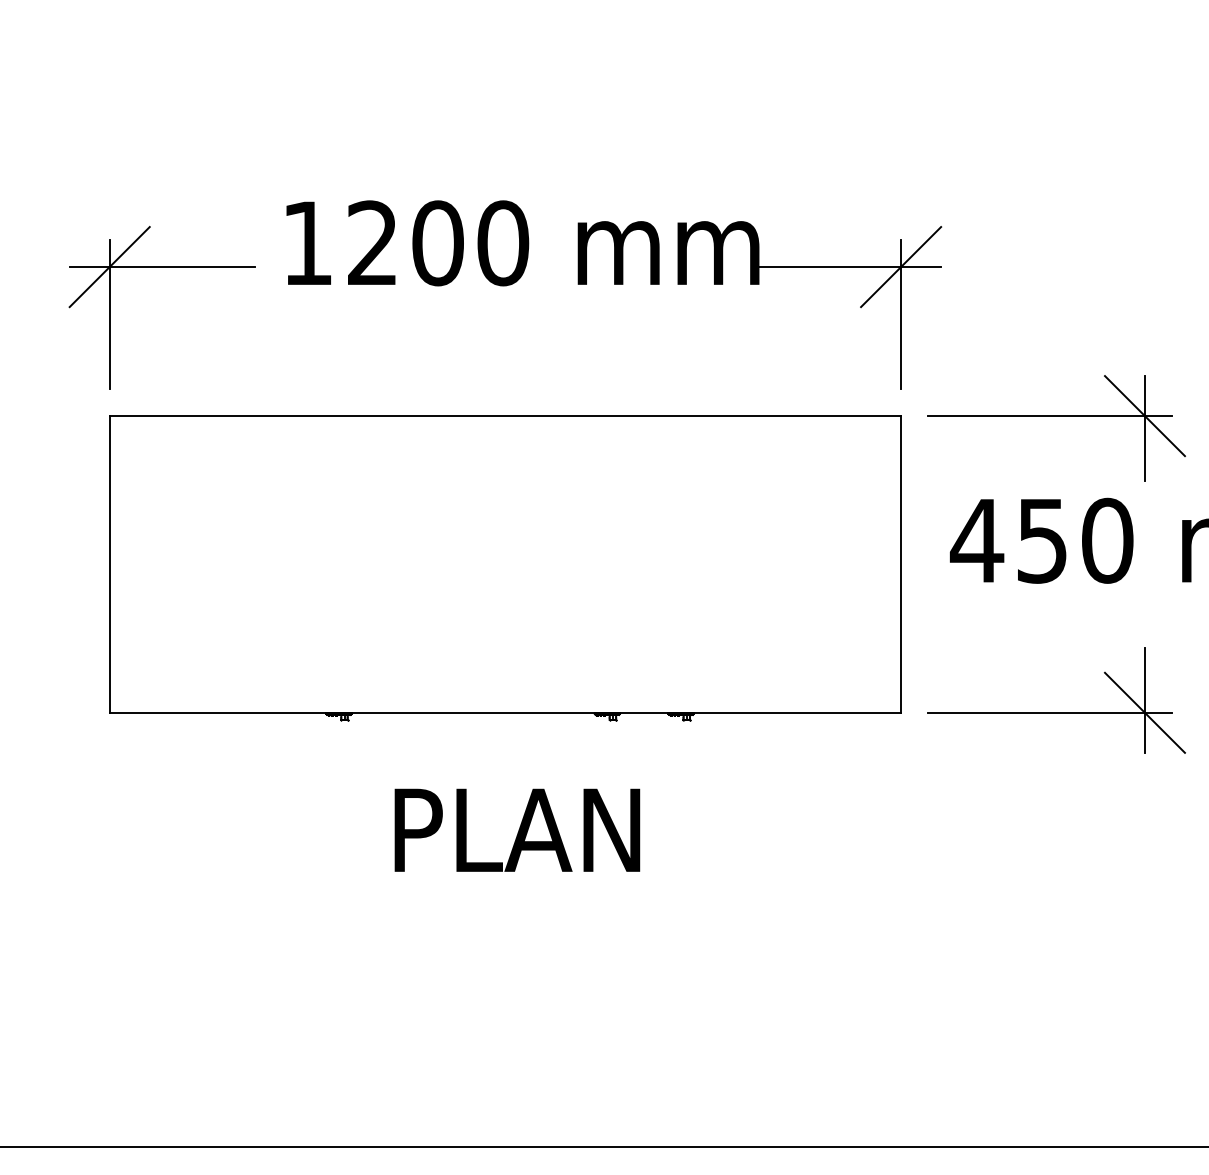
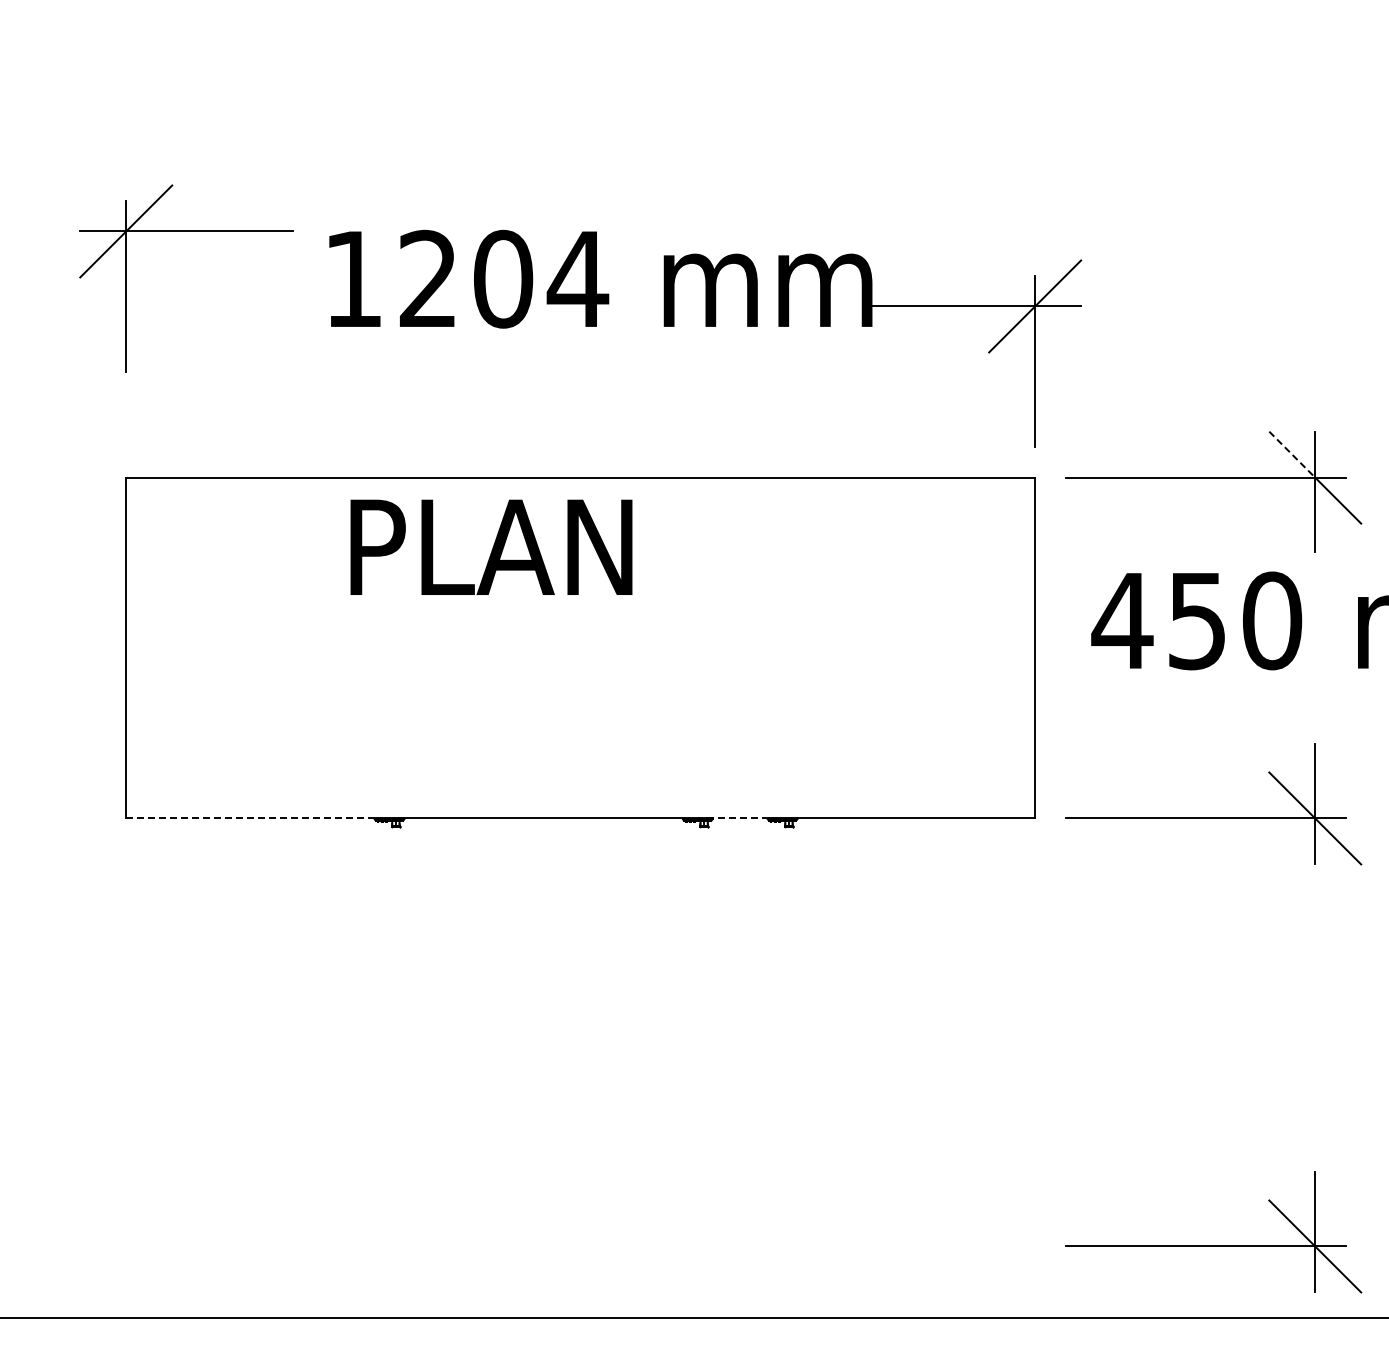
text: (502, 242) -> (577, 278), 1200 -> 1204
part: (162, 267) -> (186, 231), moved
line: (1125, 396) -> (1292, 455), solid -> dashed
line: (217, 712) -> (250, 818), solid -> dashed
line: (643, 712) -> (739, 818), solid -> dashed
text: (517, 829) -> (491, 546), moved
part: (1056, 1084) -> (1213, 1245), added

